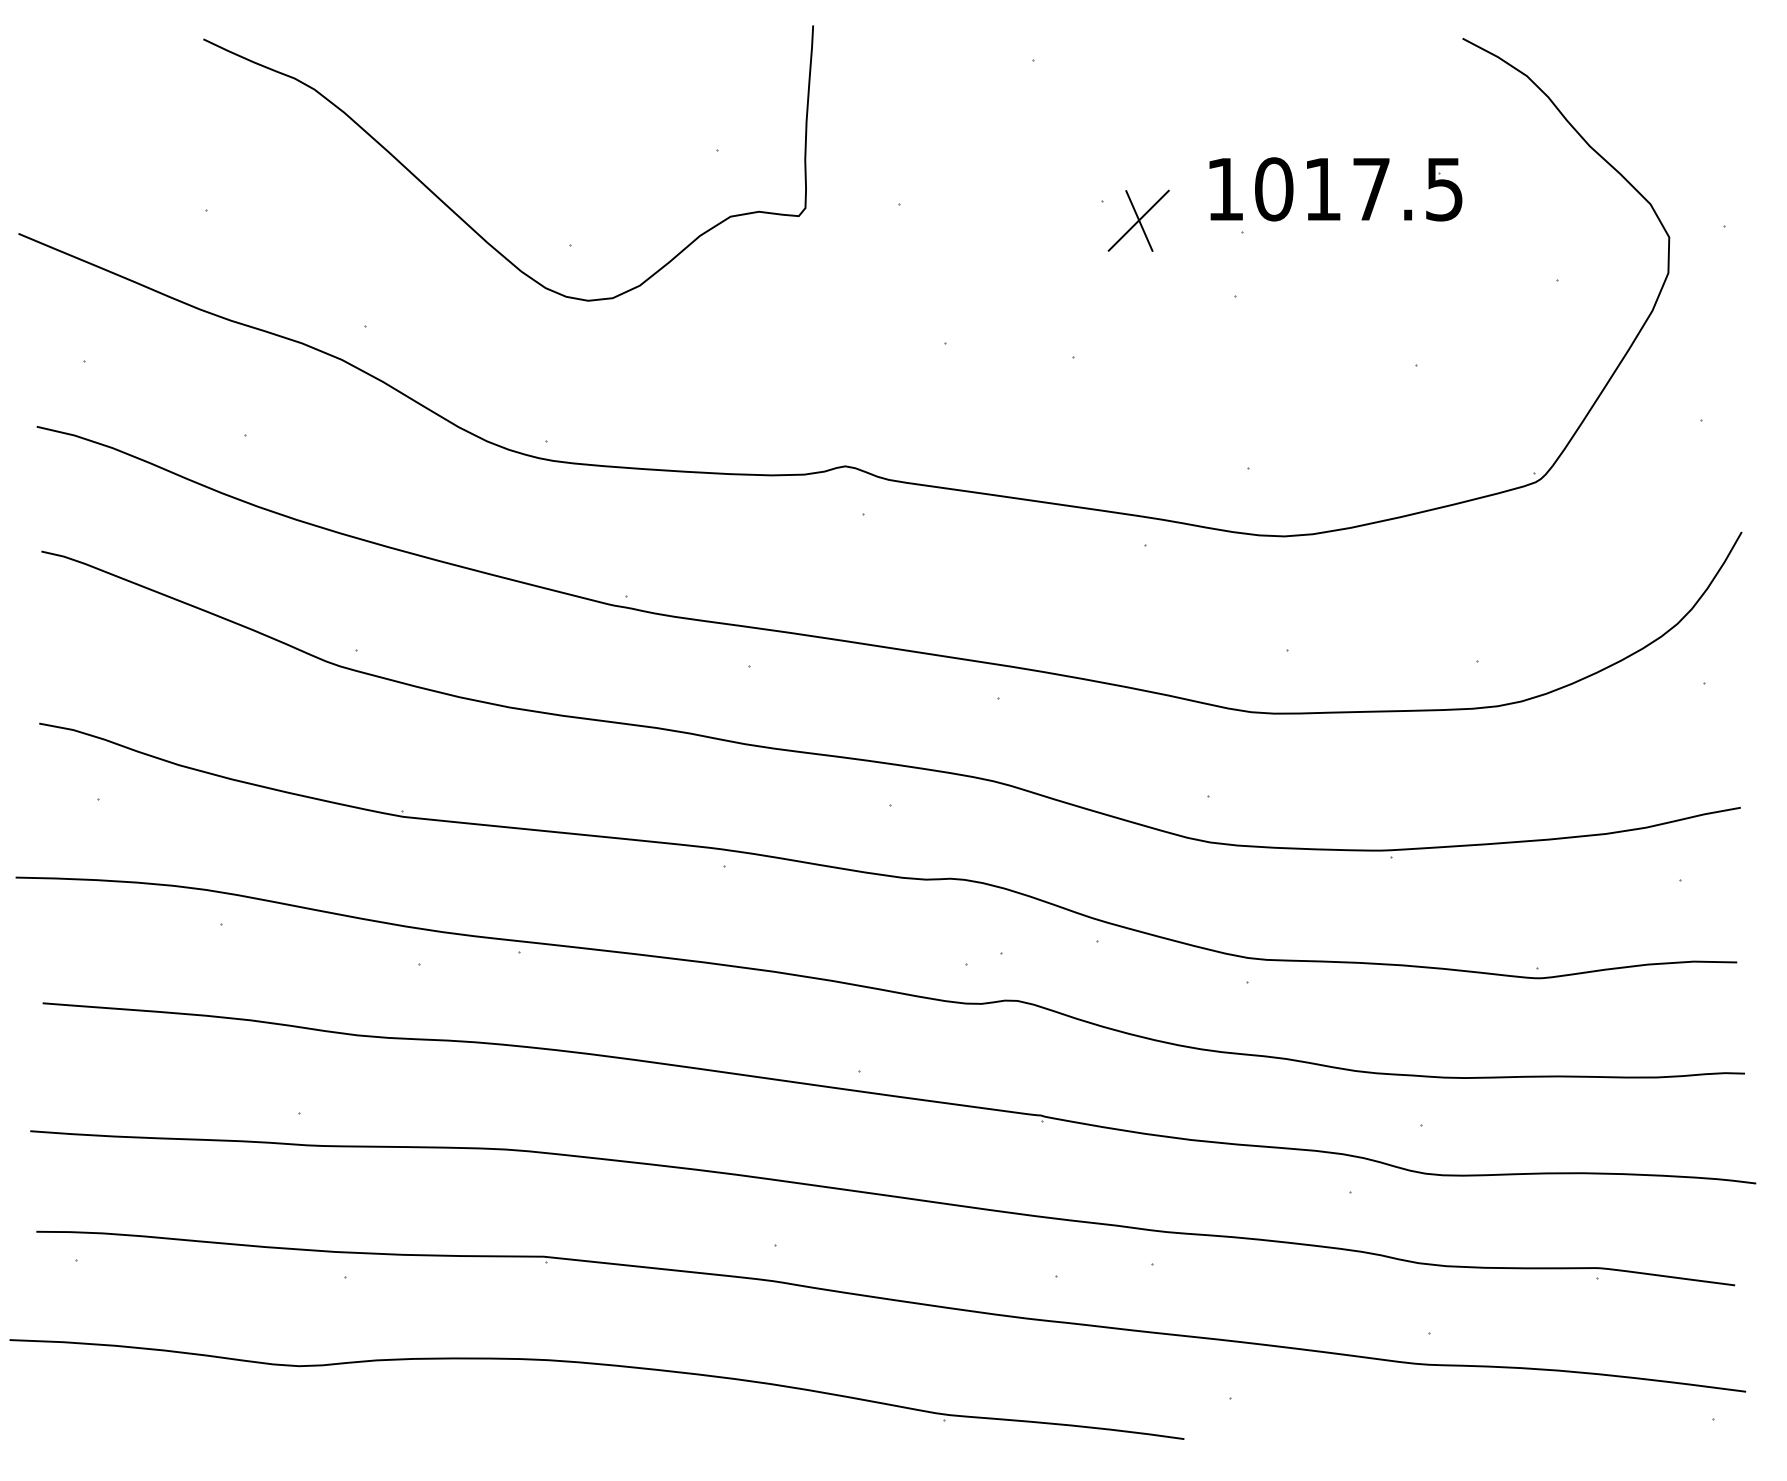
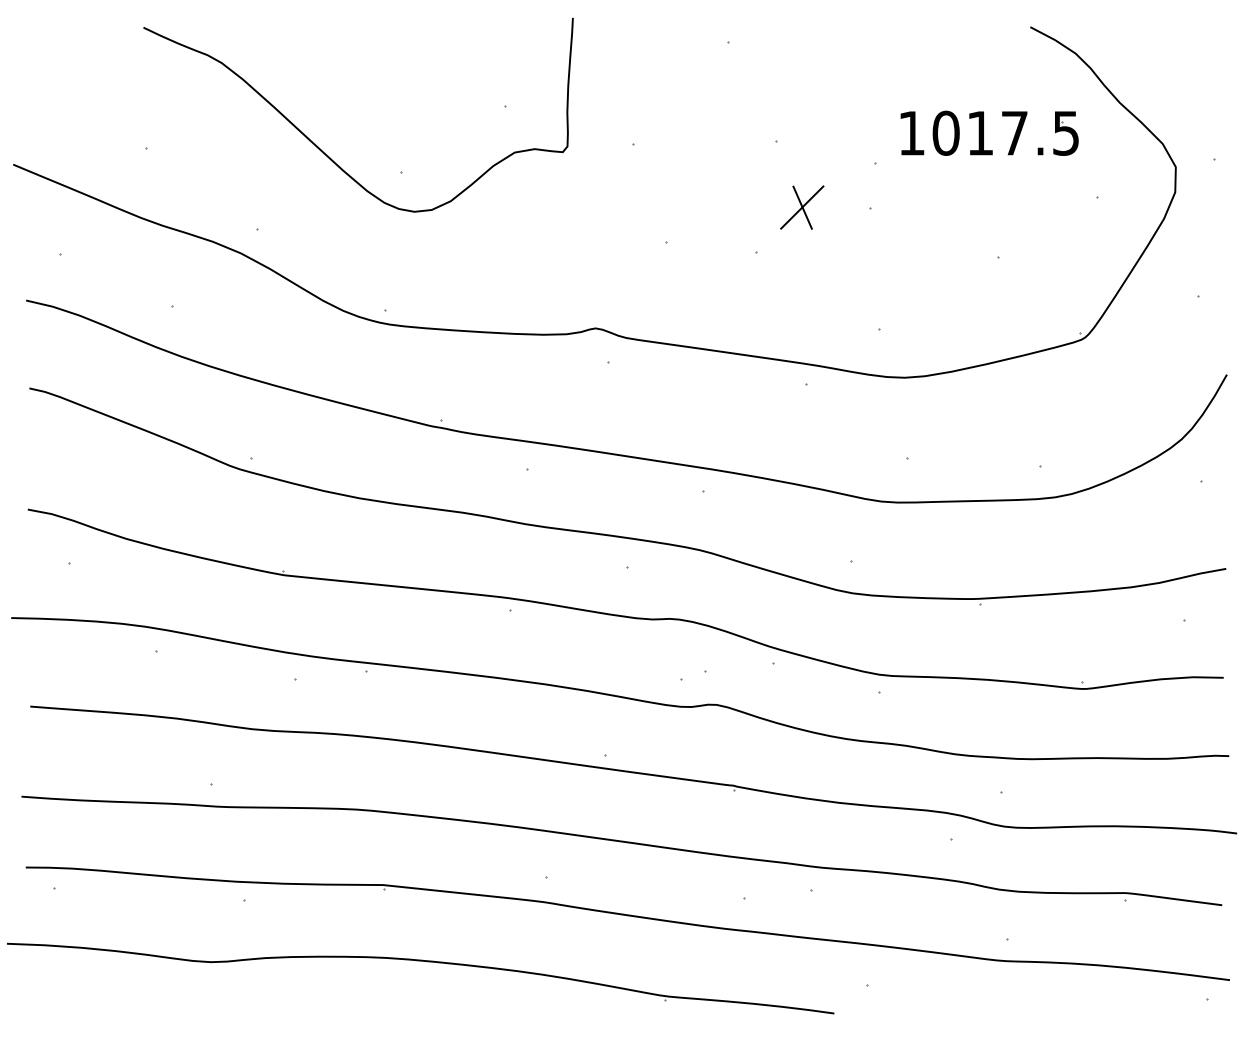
part: (1327, 189) -> (983, 133), moved
part: (1138, 220) -> (802, 207), moved

